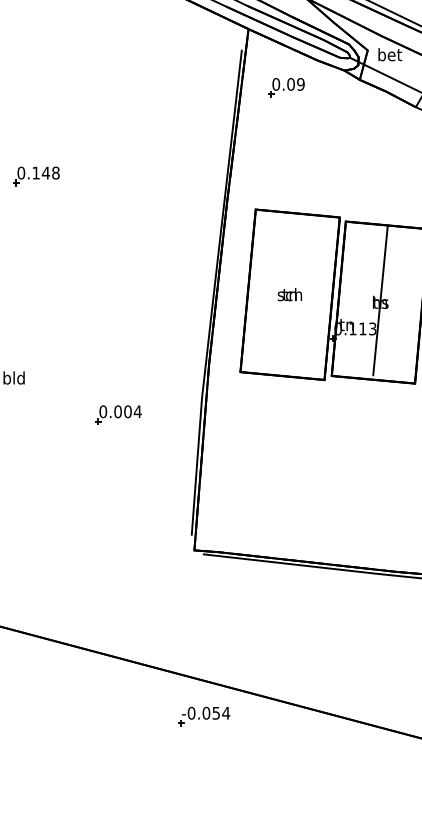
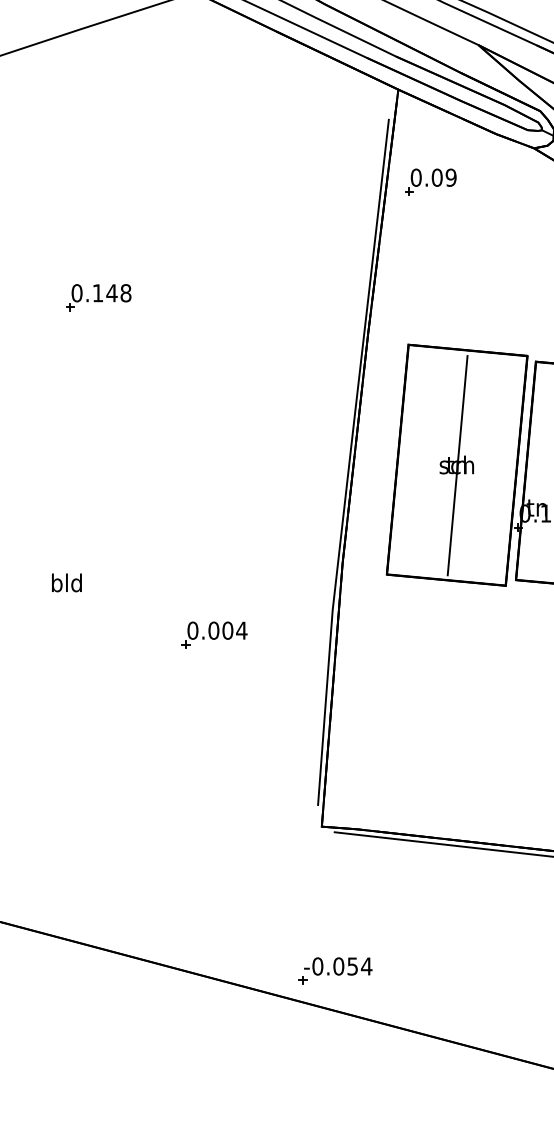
part: (286, 87) -> (430, 182), moved
line: (290, 294) -> (457, 464), added
part: (204, 716) -> (336, 971), moved

